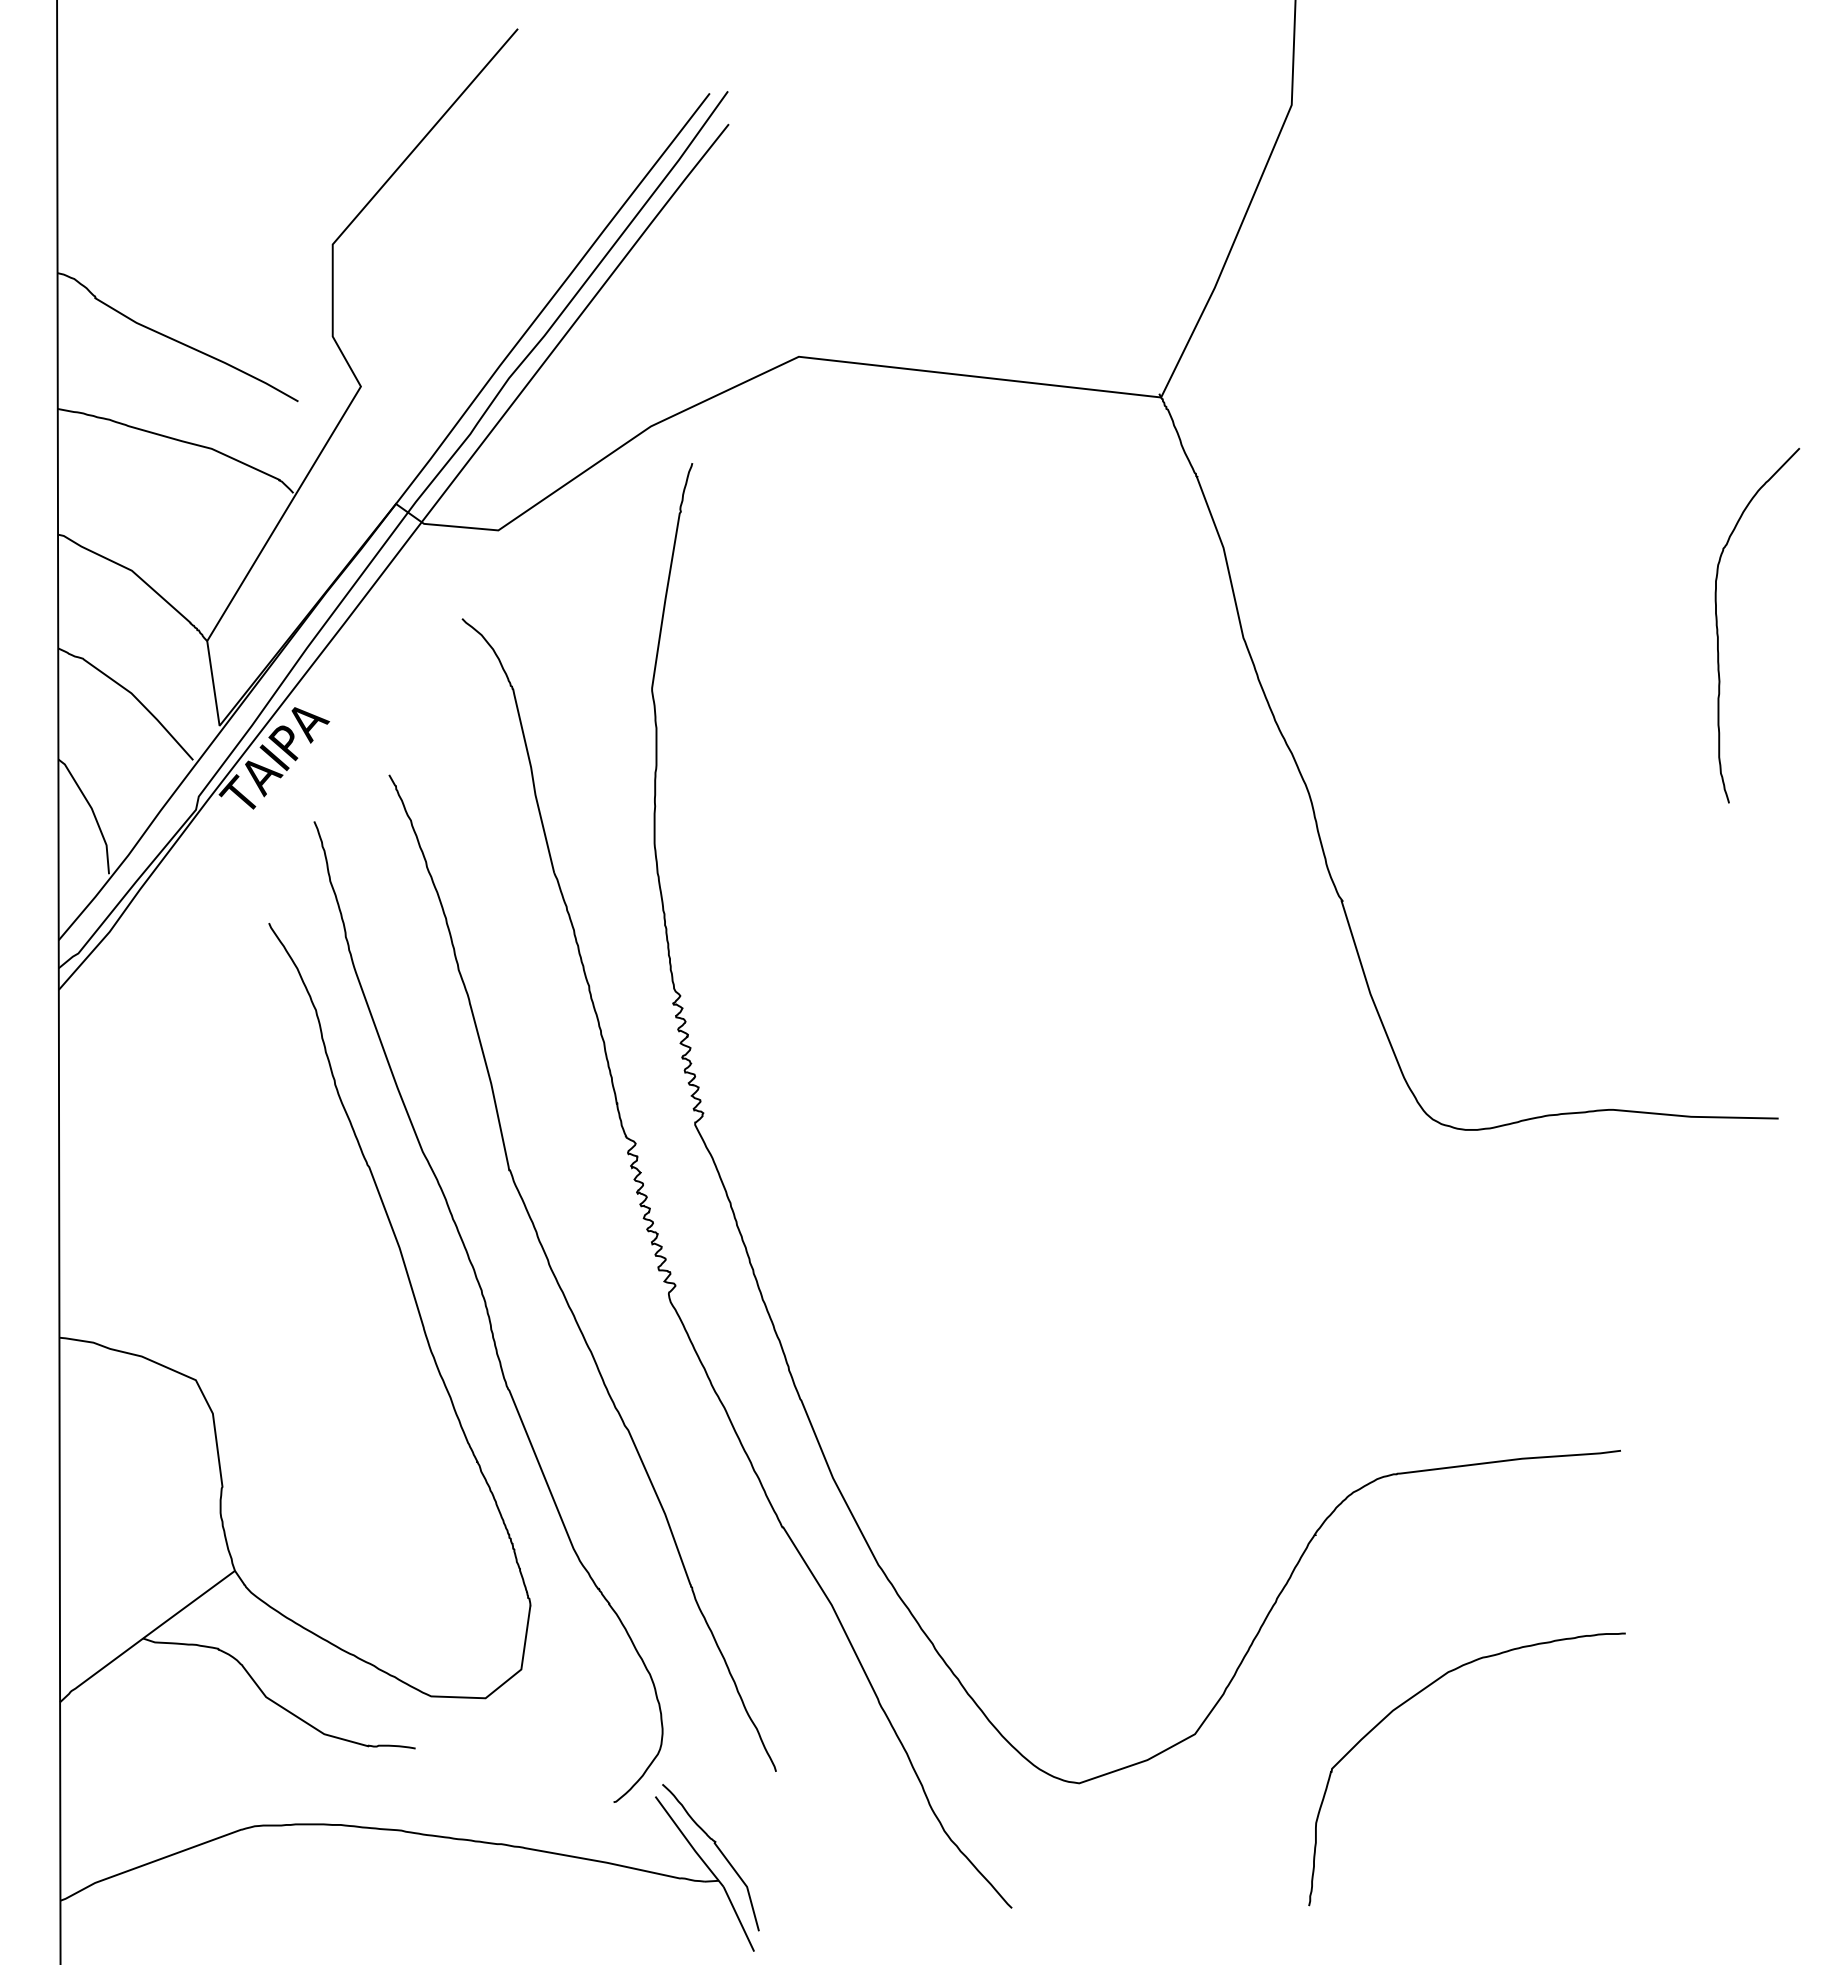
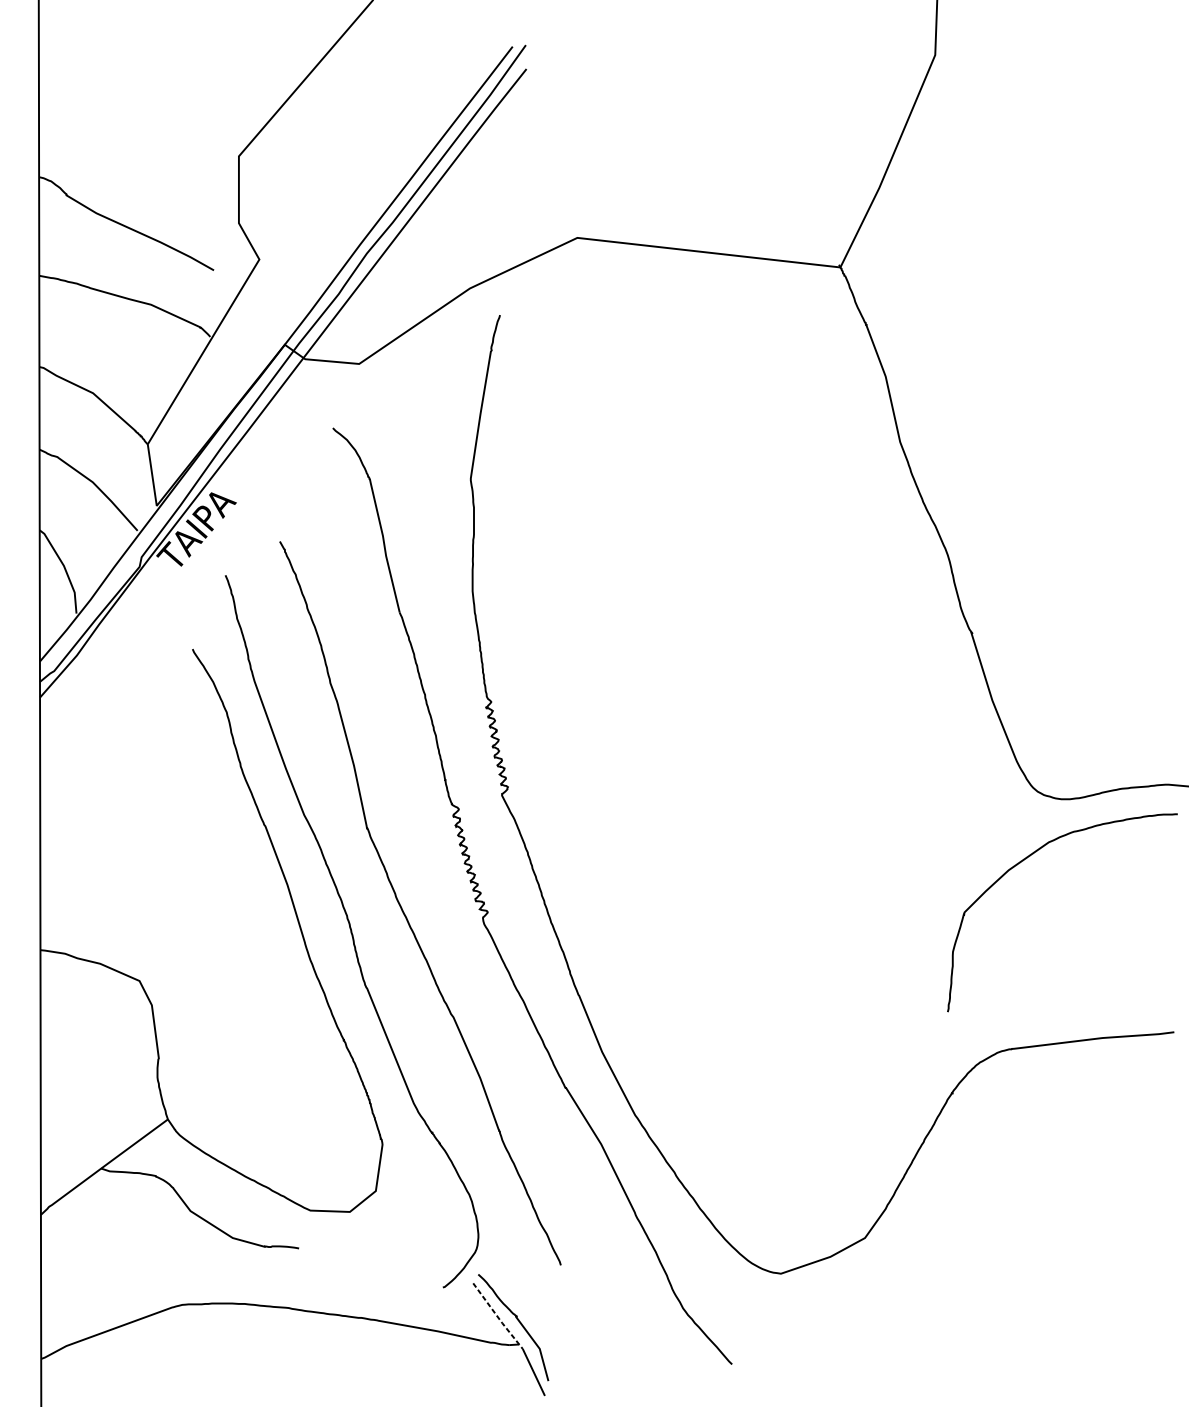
curve: (1418, 1694) -> (1027, 858), moved
line: (689, 1843) -> (497, 1317), solid -> dashed

